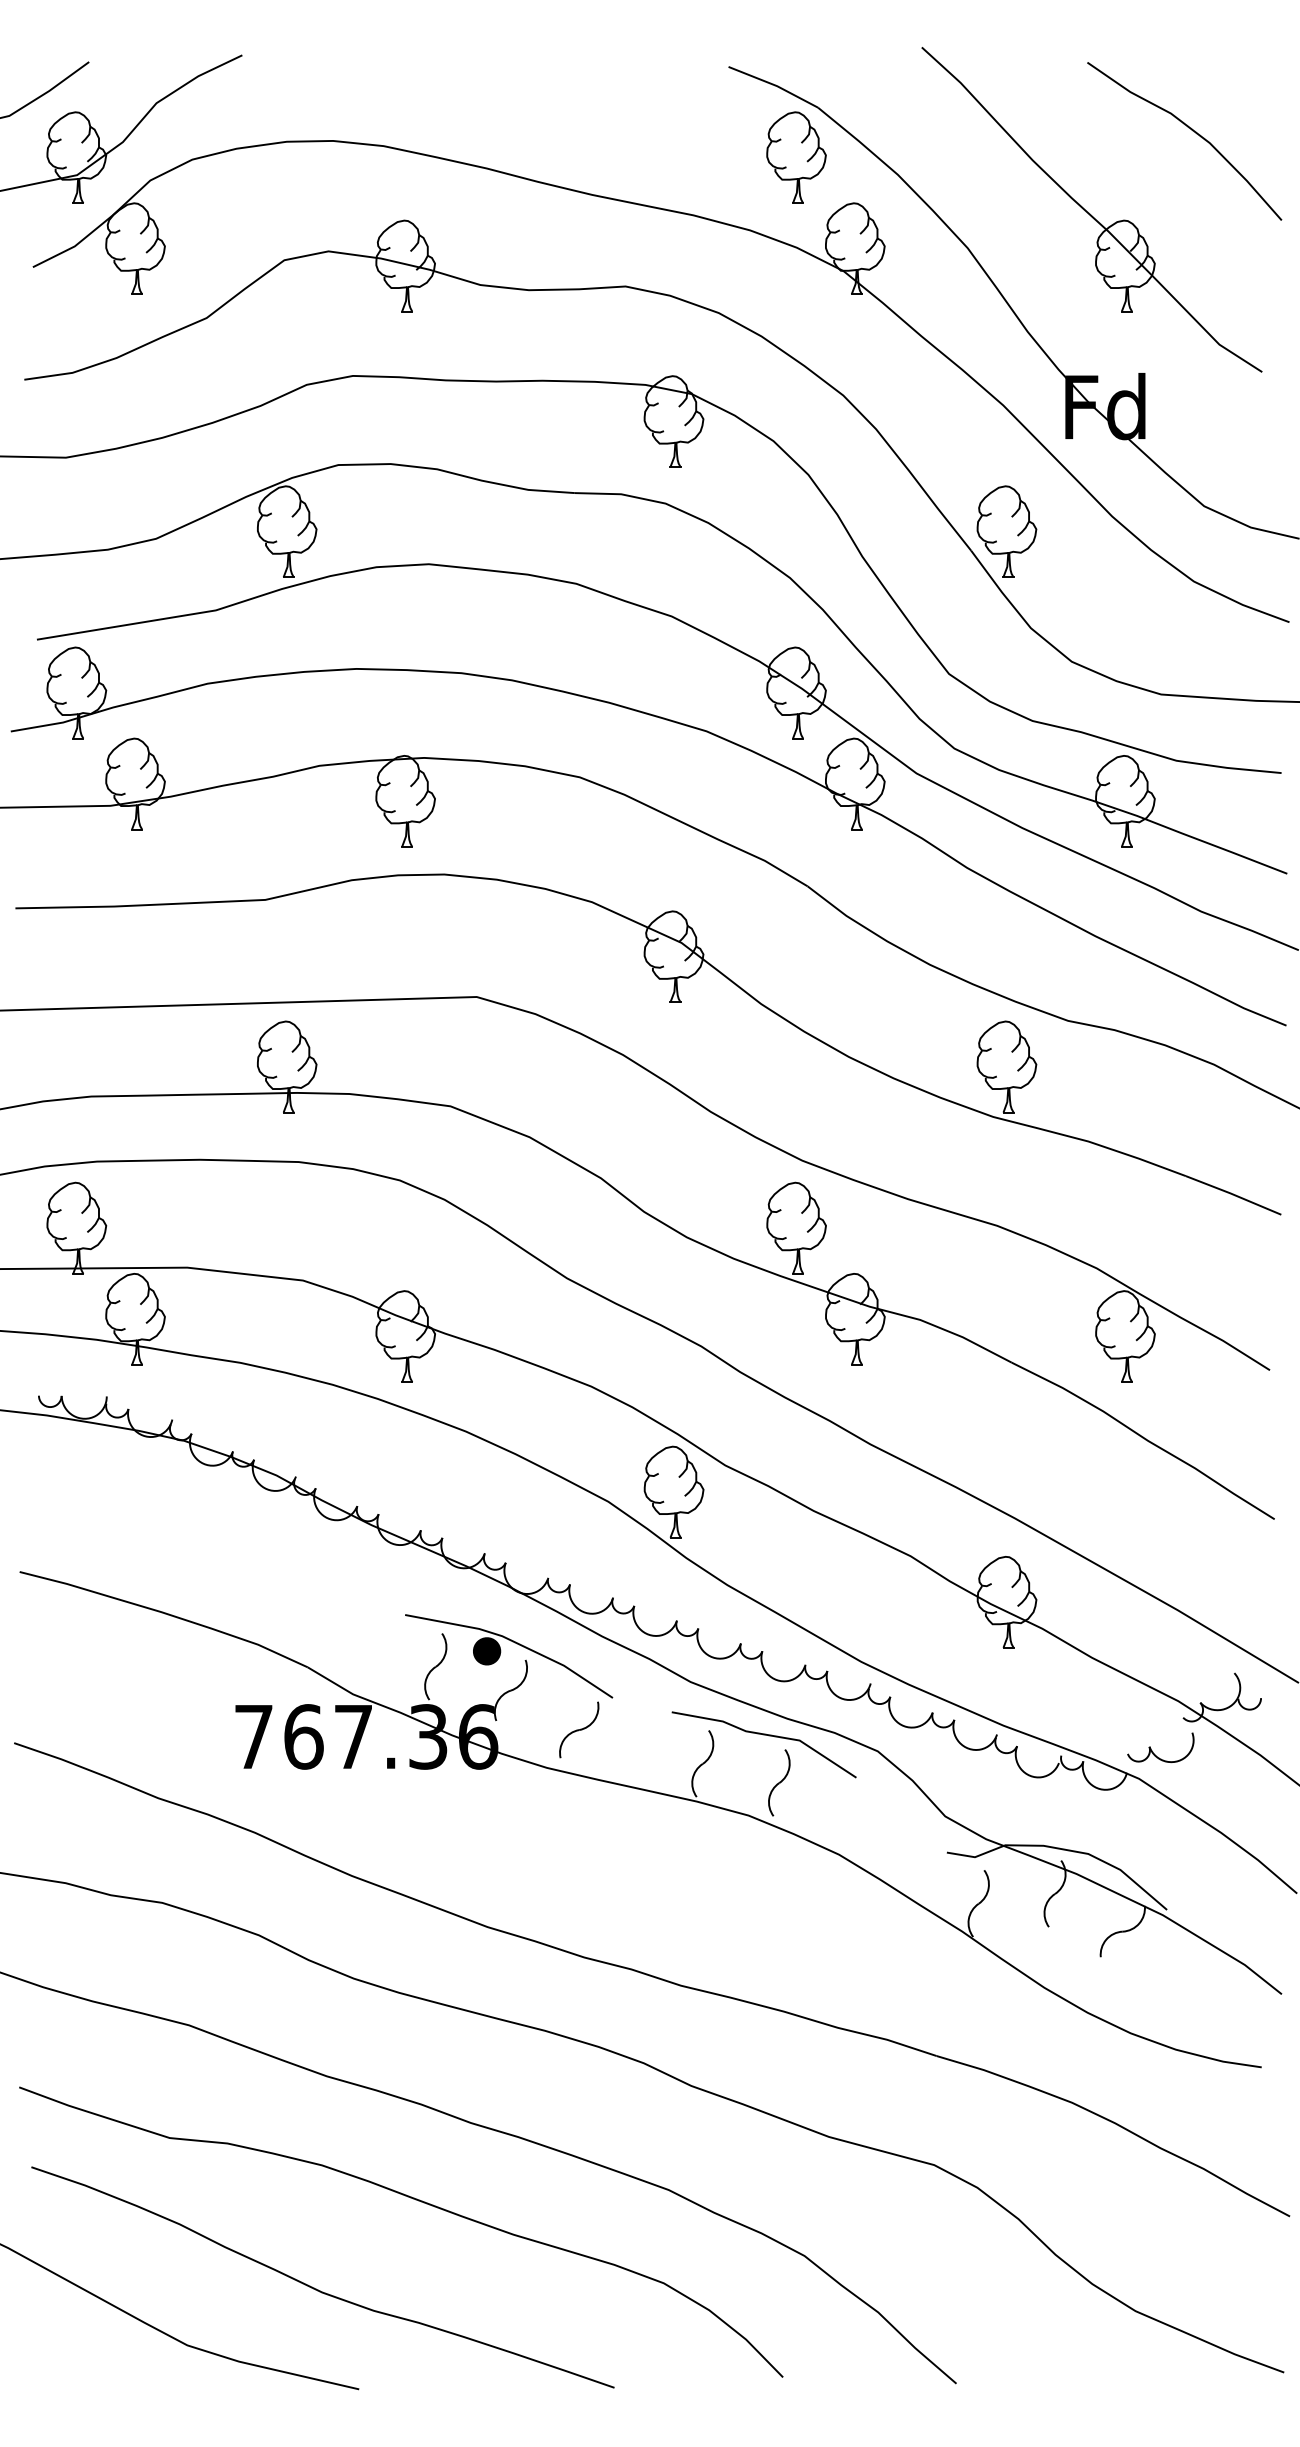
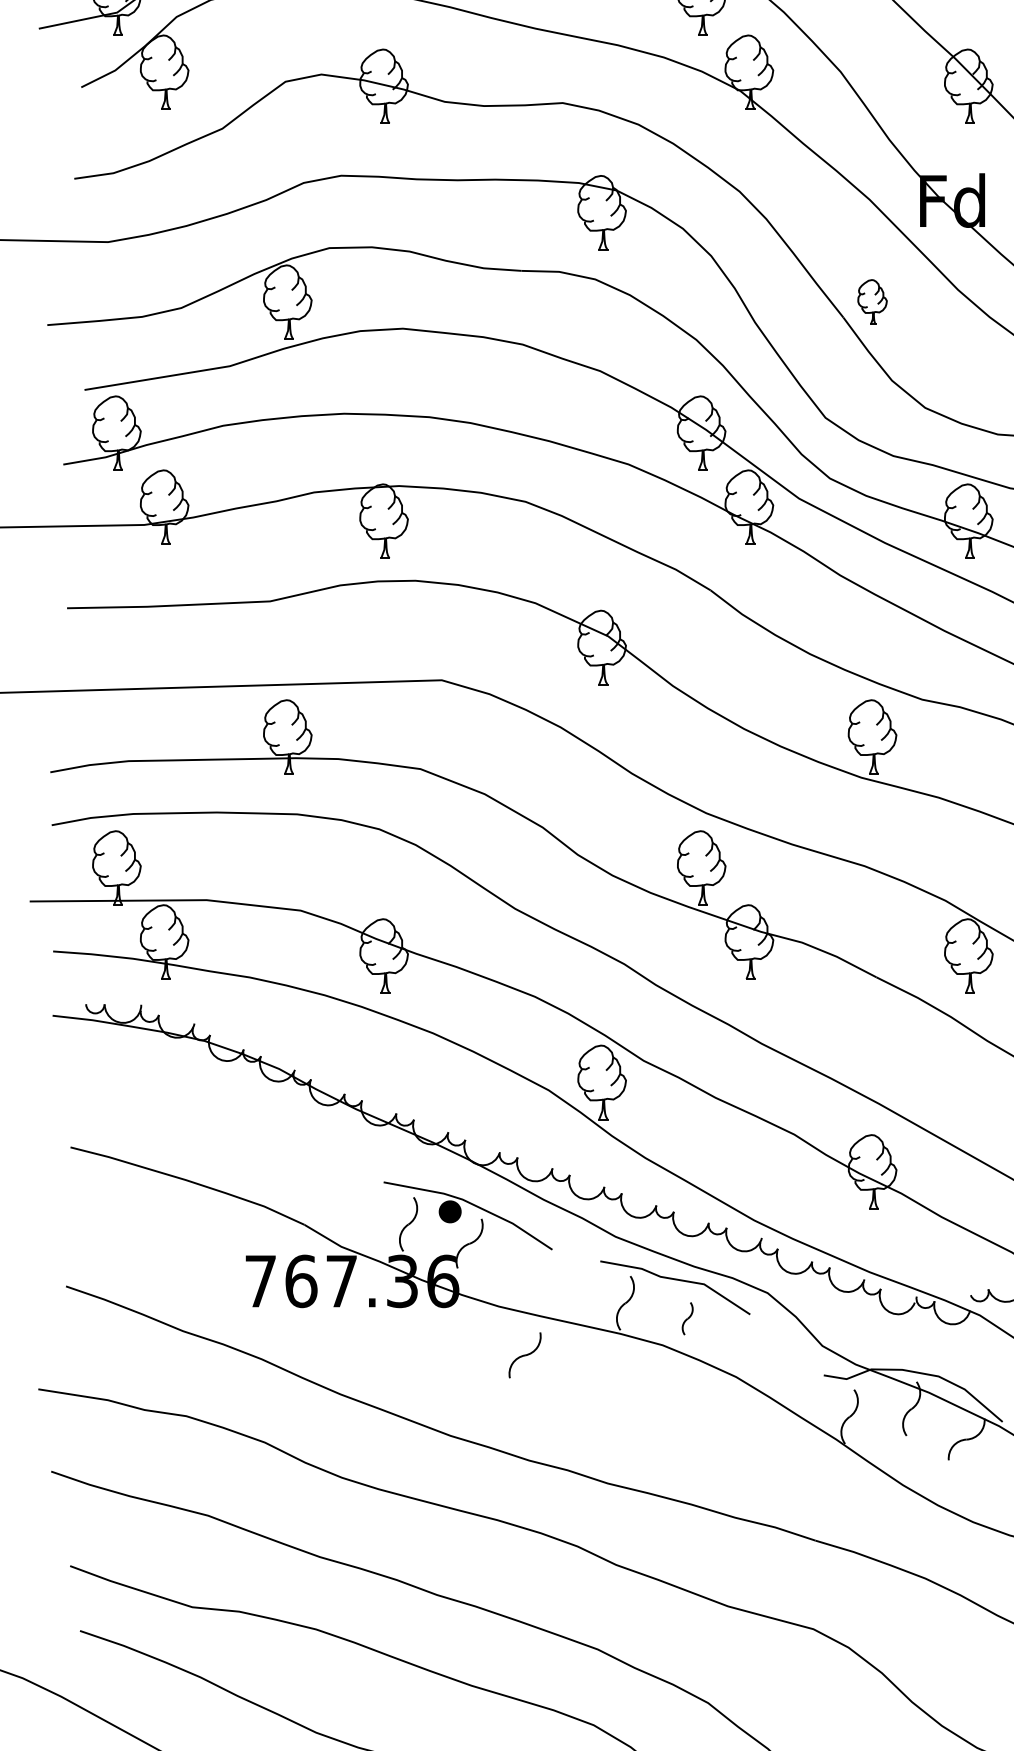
part: (1006, 531) -> (872, 302), size x0.6
part: (579, 1729) -> (525, 1354), moved
part: (779, 1782) -> (687, 1318), size x0.6

